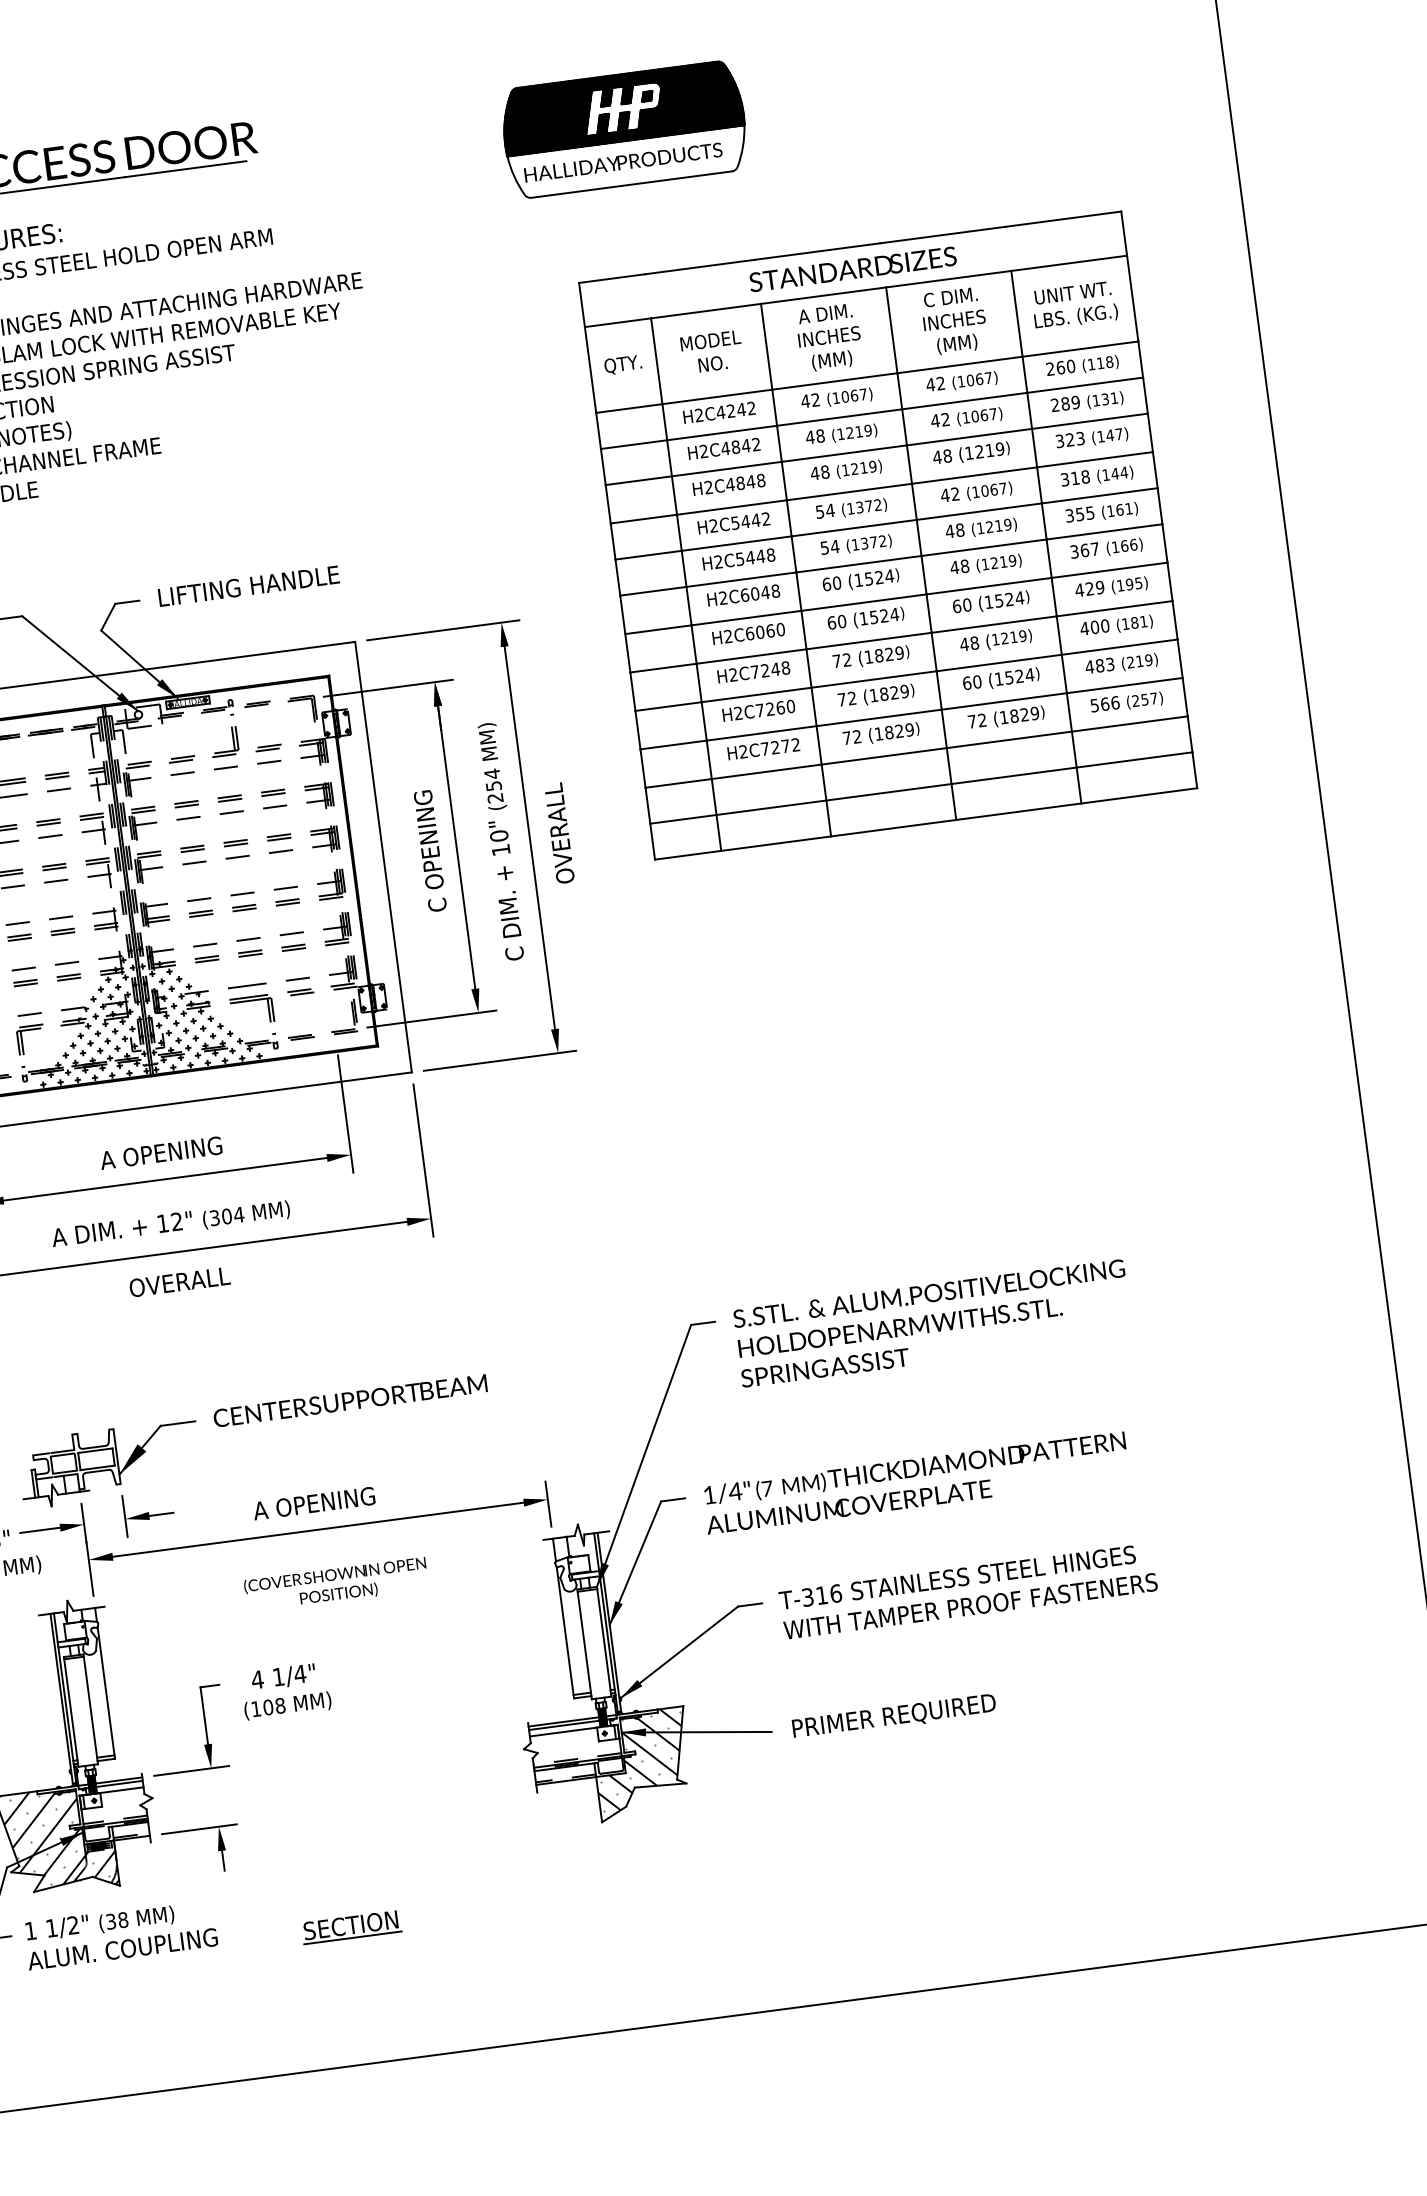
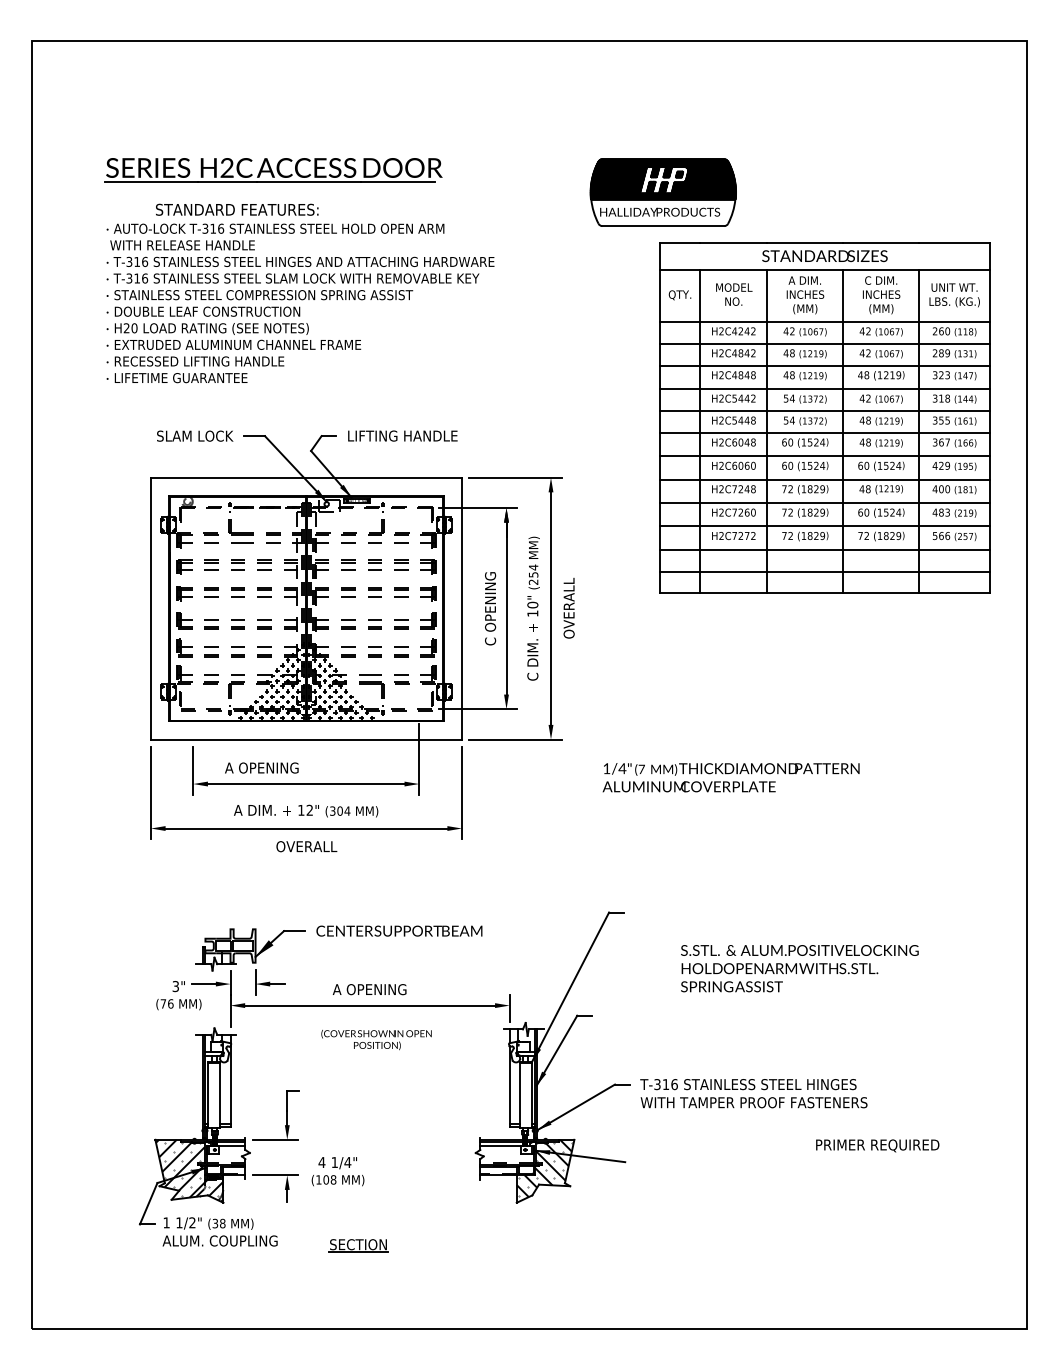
part: (887, 534) -> (824, 417), moved
text: (160, 1152) -> (261, 767), moved
text: (932, 1323) -> (799, 968), moved
text: (914, 1482) -> (730, 777), moved
text: (285, 1691) -> (337, 1171), moved
text: (893, 1716) -> (877, 1145), moved

